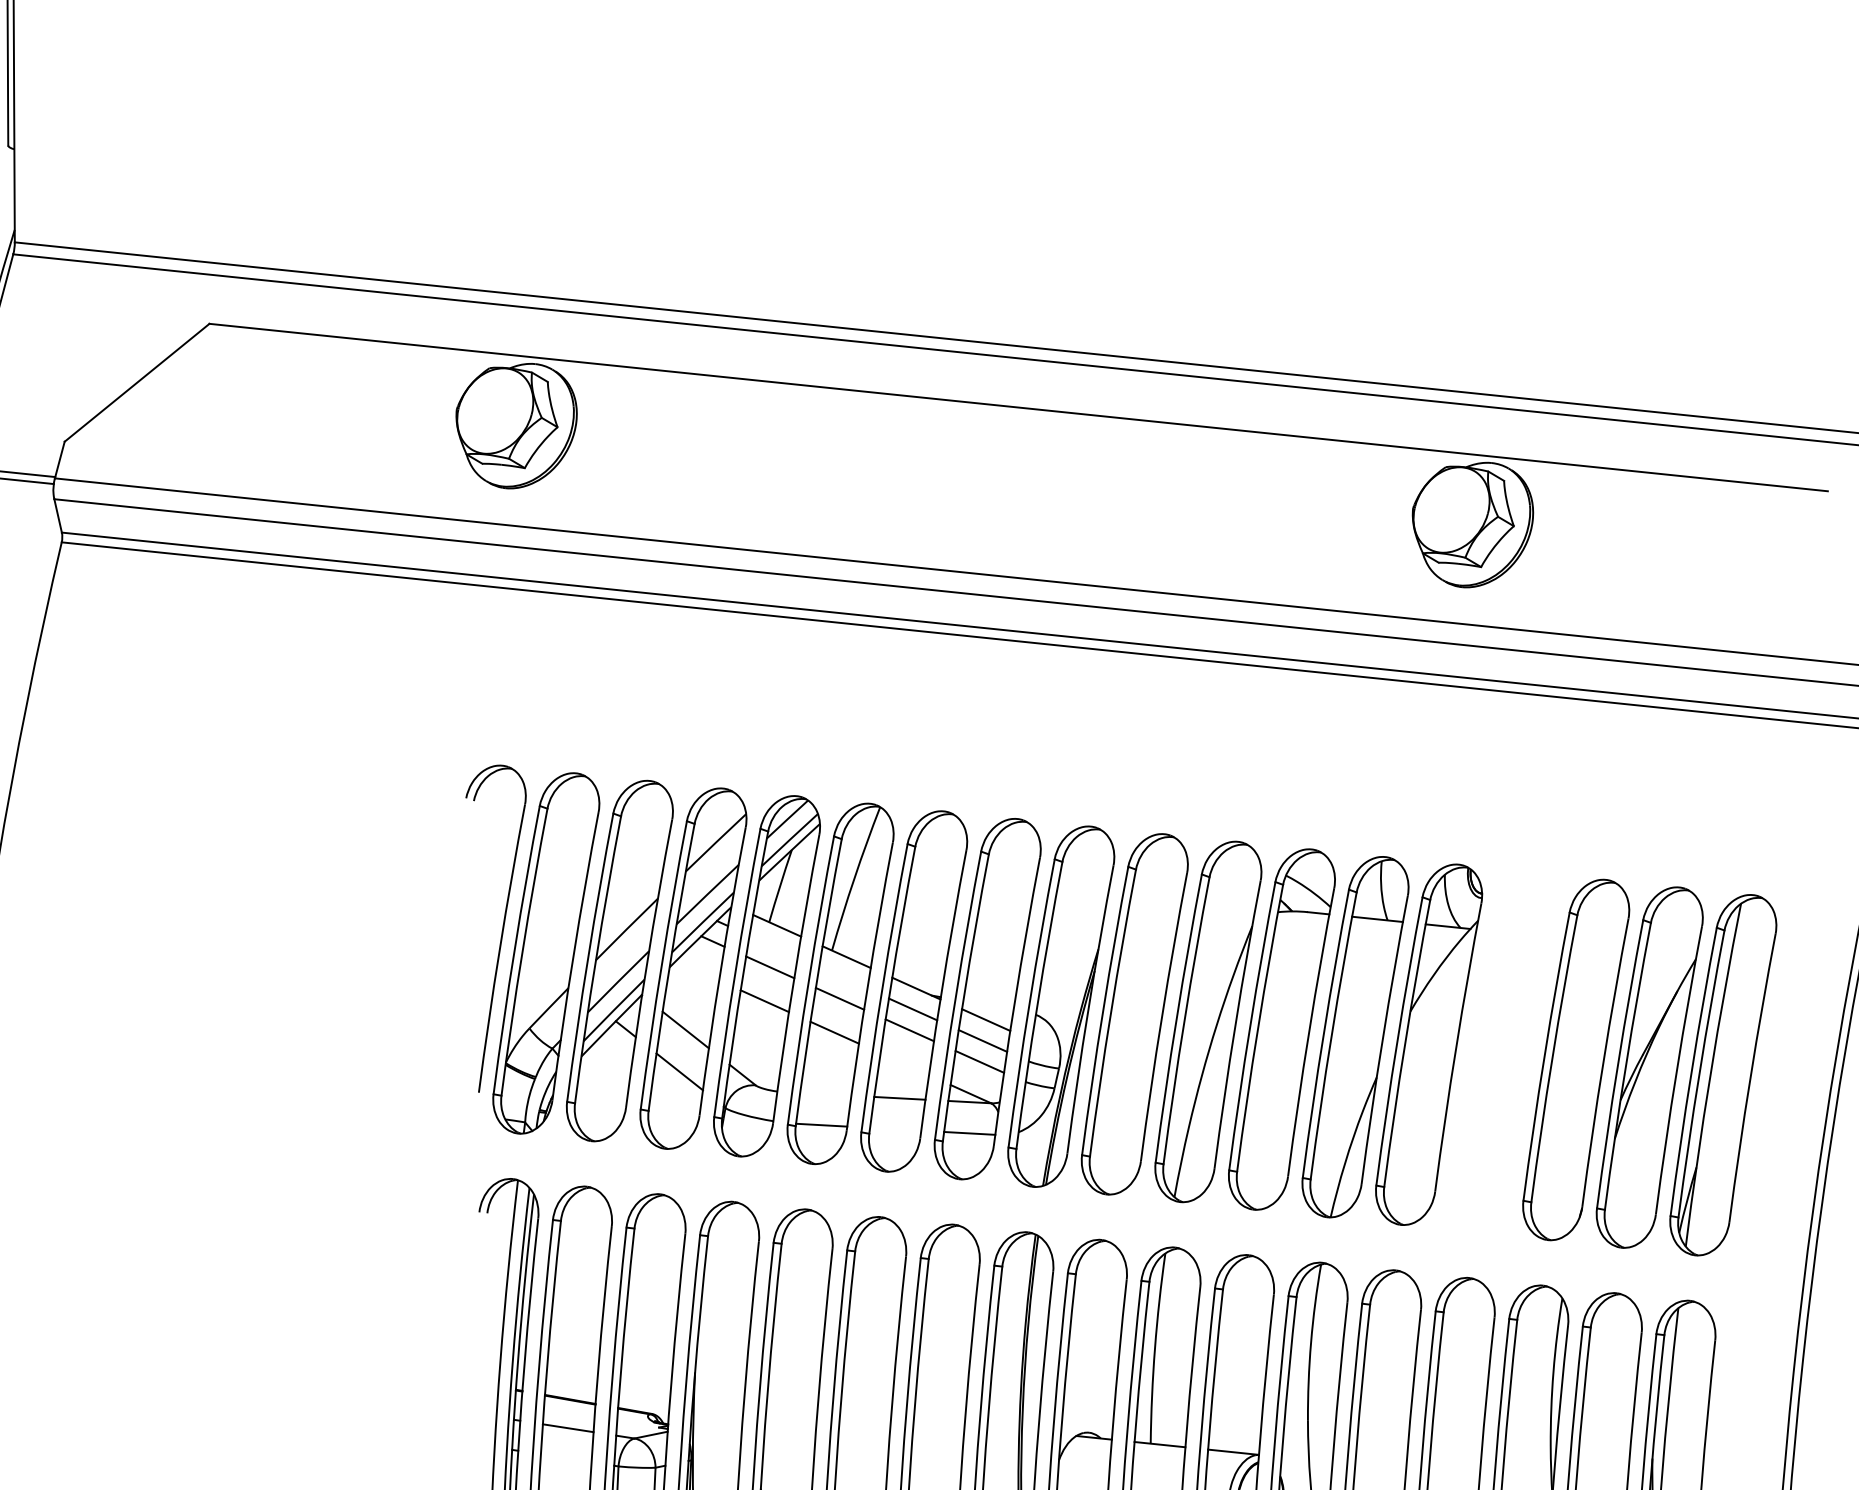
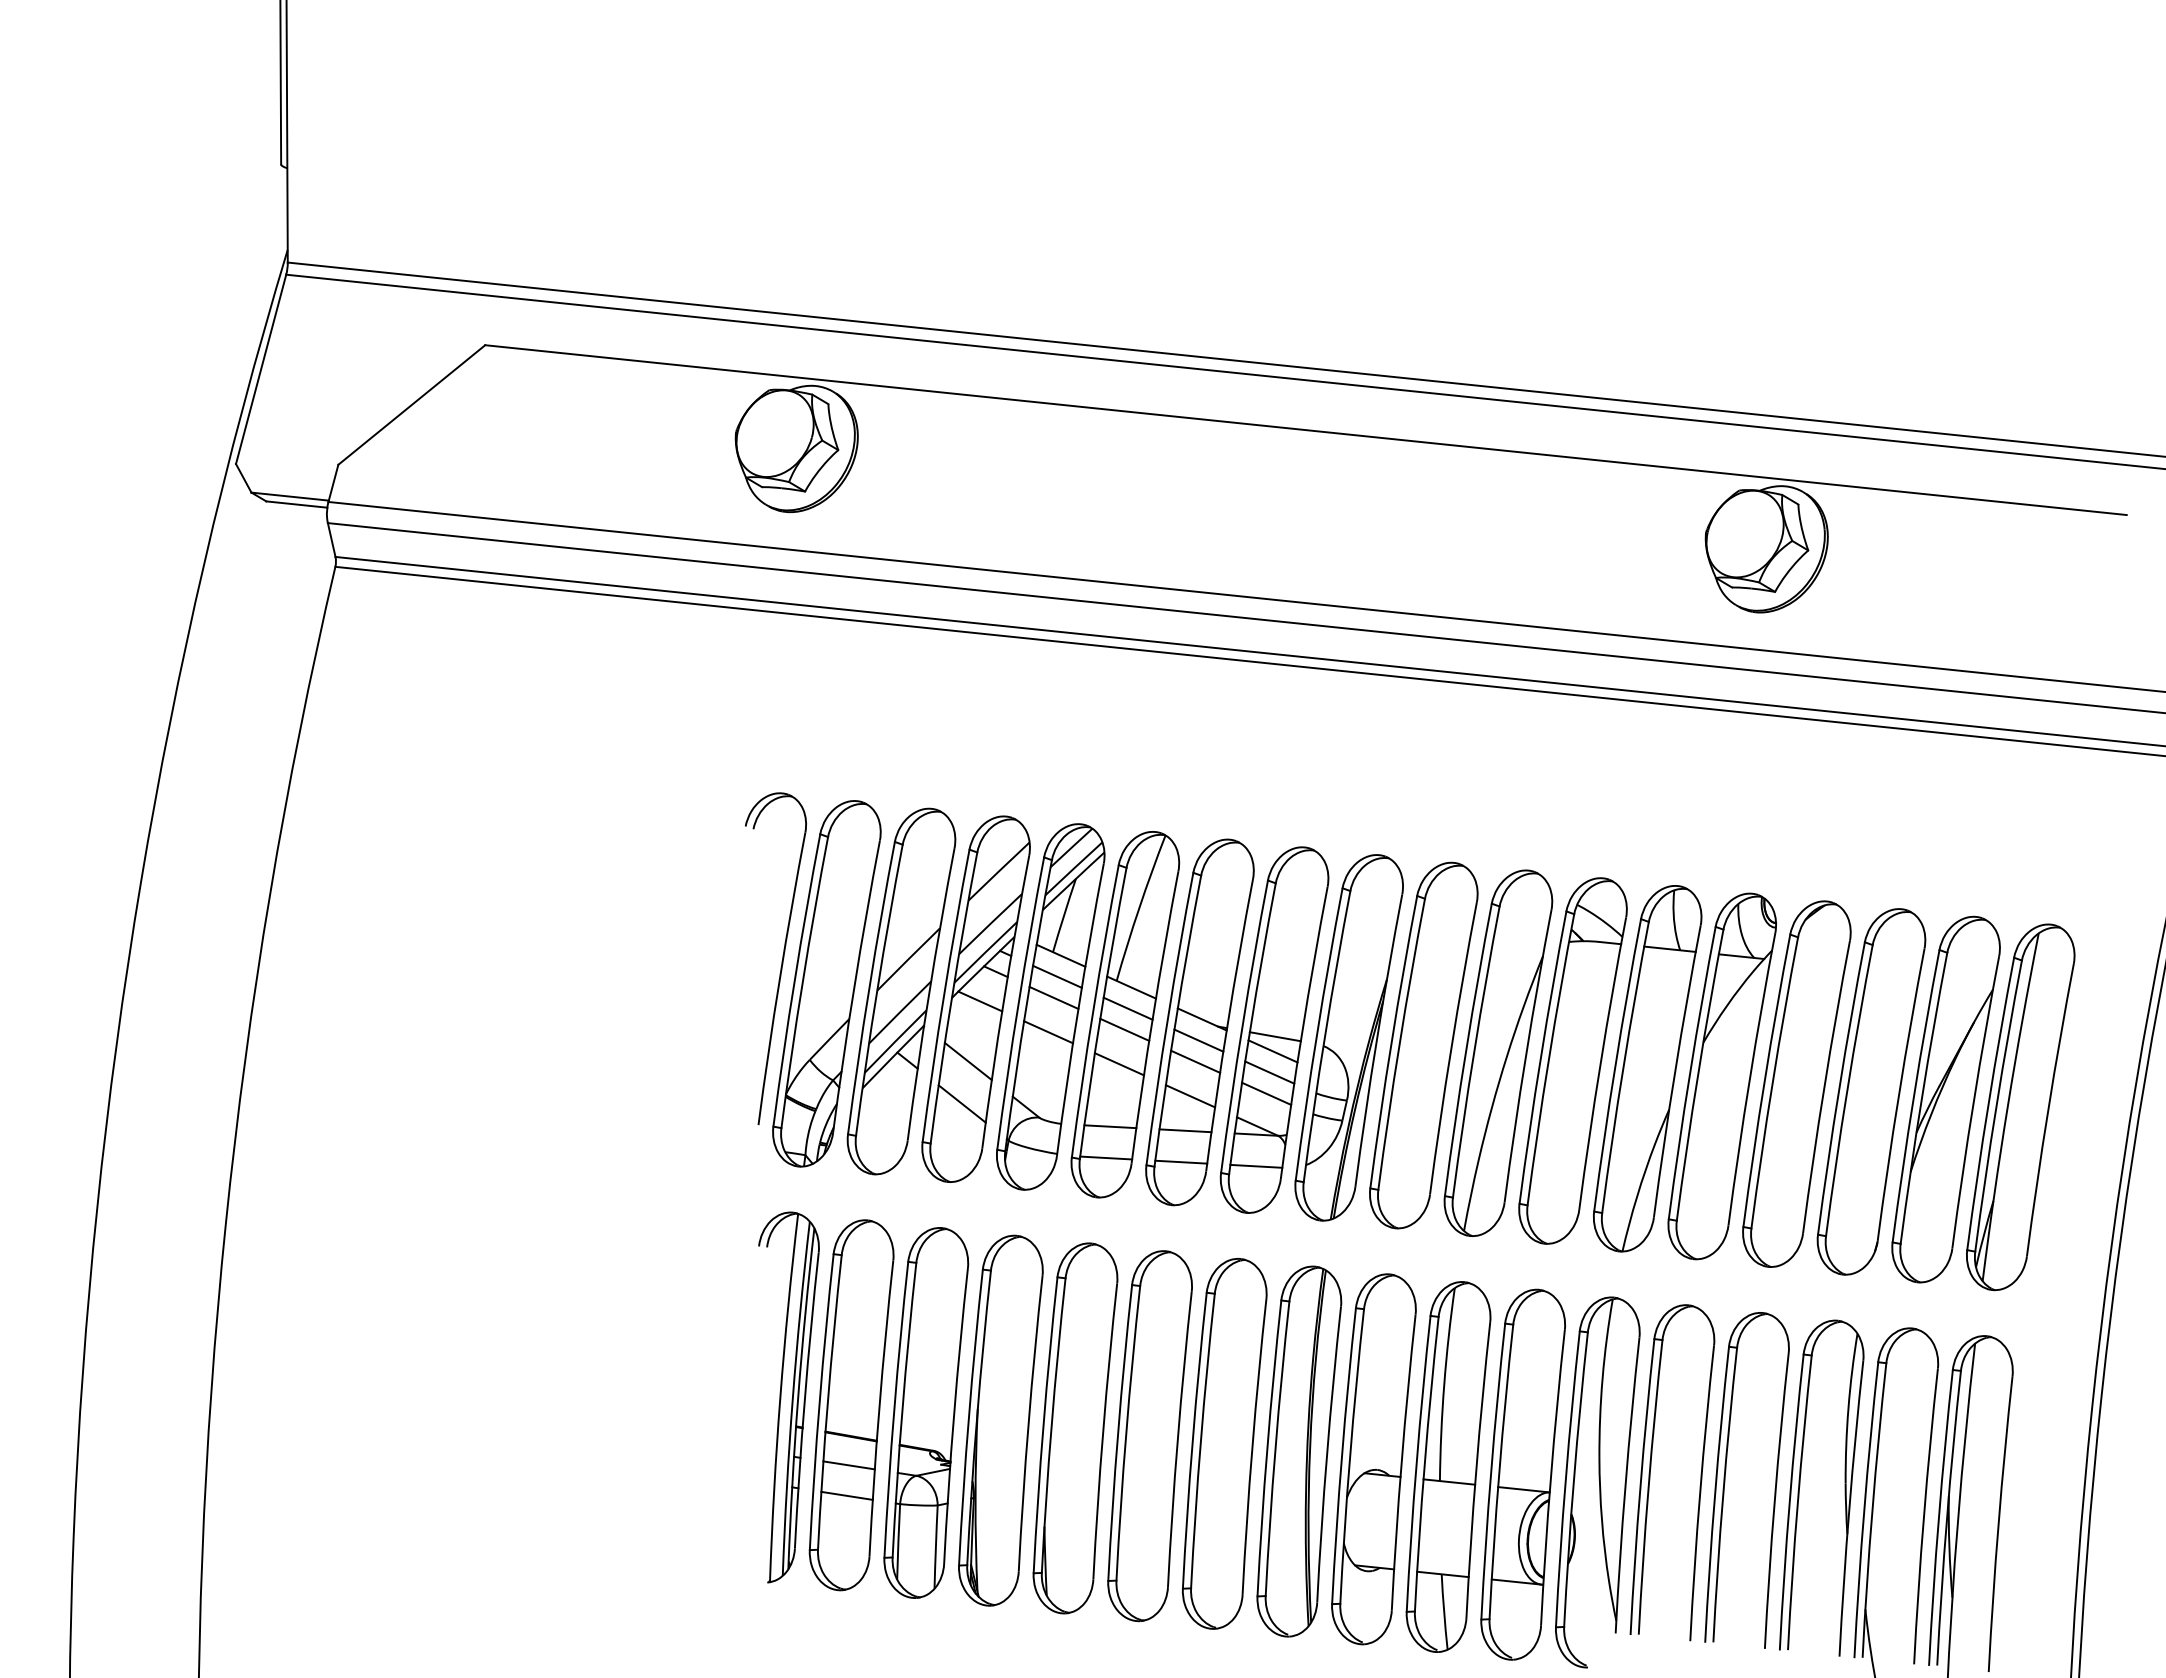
line: (773, 946) -> (1057, 976), added
line: (697, 970) -> (980, 1001), added
line: (842, 977) -> (1127, 1008), added
line: (987, 1005) -> (1274, 1036), added
part: (1502, 1051) -> (1796, 1083), added
line: (904, 1064) -> (1190, 1096), added
line: (825, 1094) -> (1110, 1126), added
line: (895, 1128) -> (1181, 1161), added
line: (565, 1457) -> (846, 1495), added

